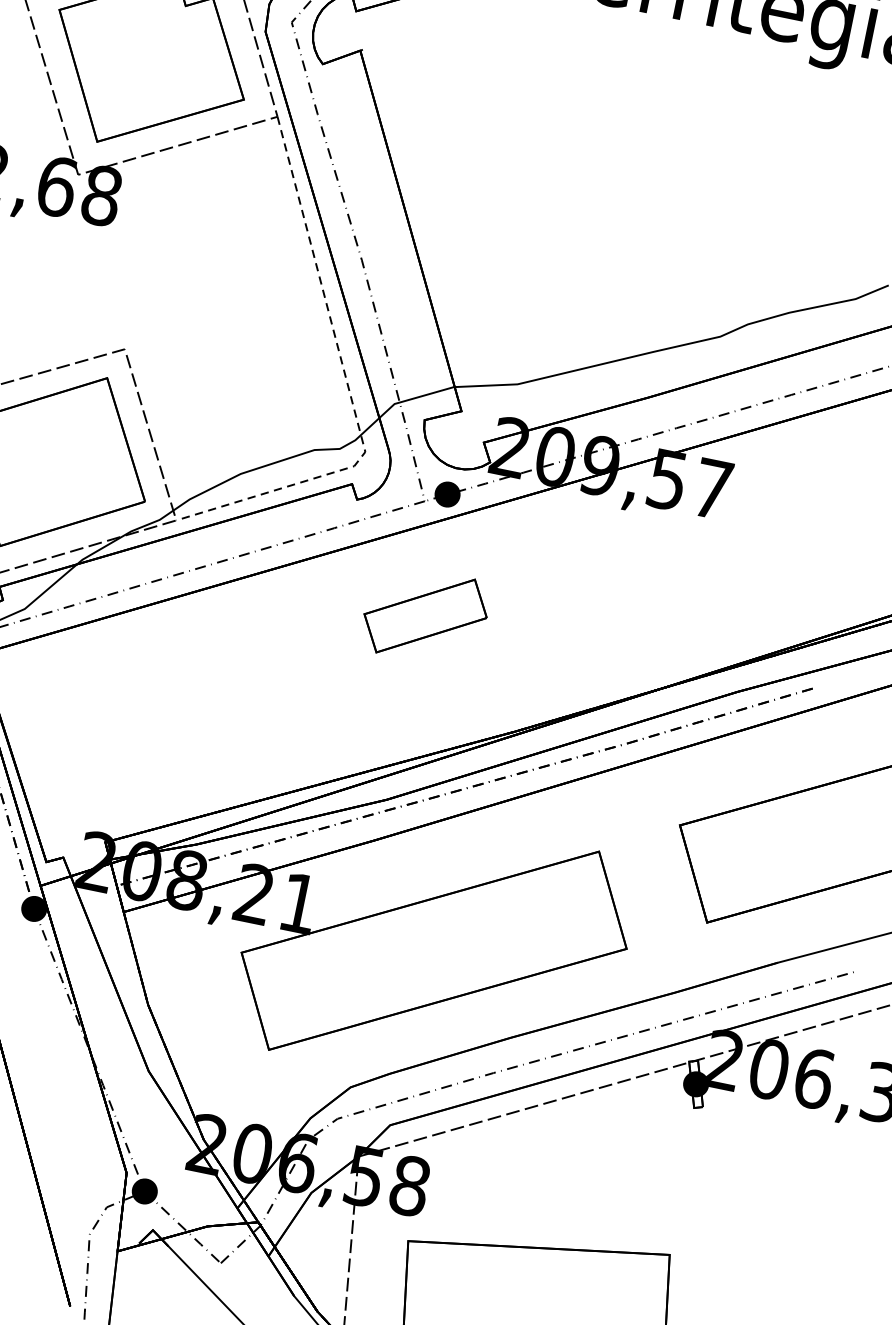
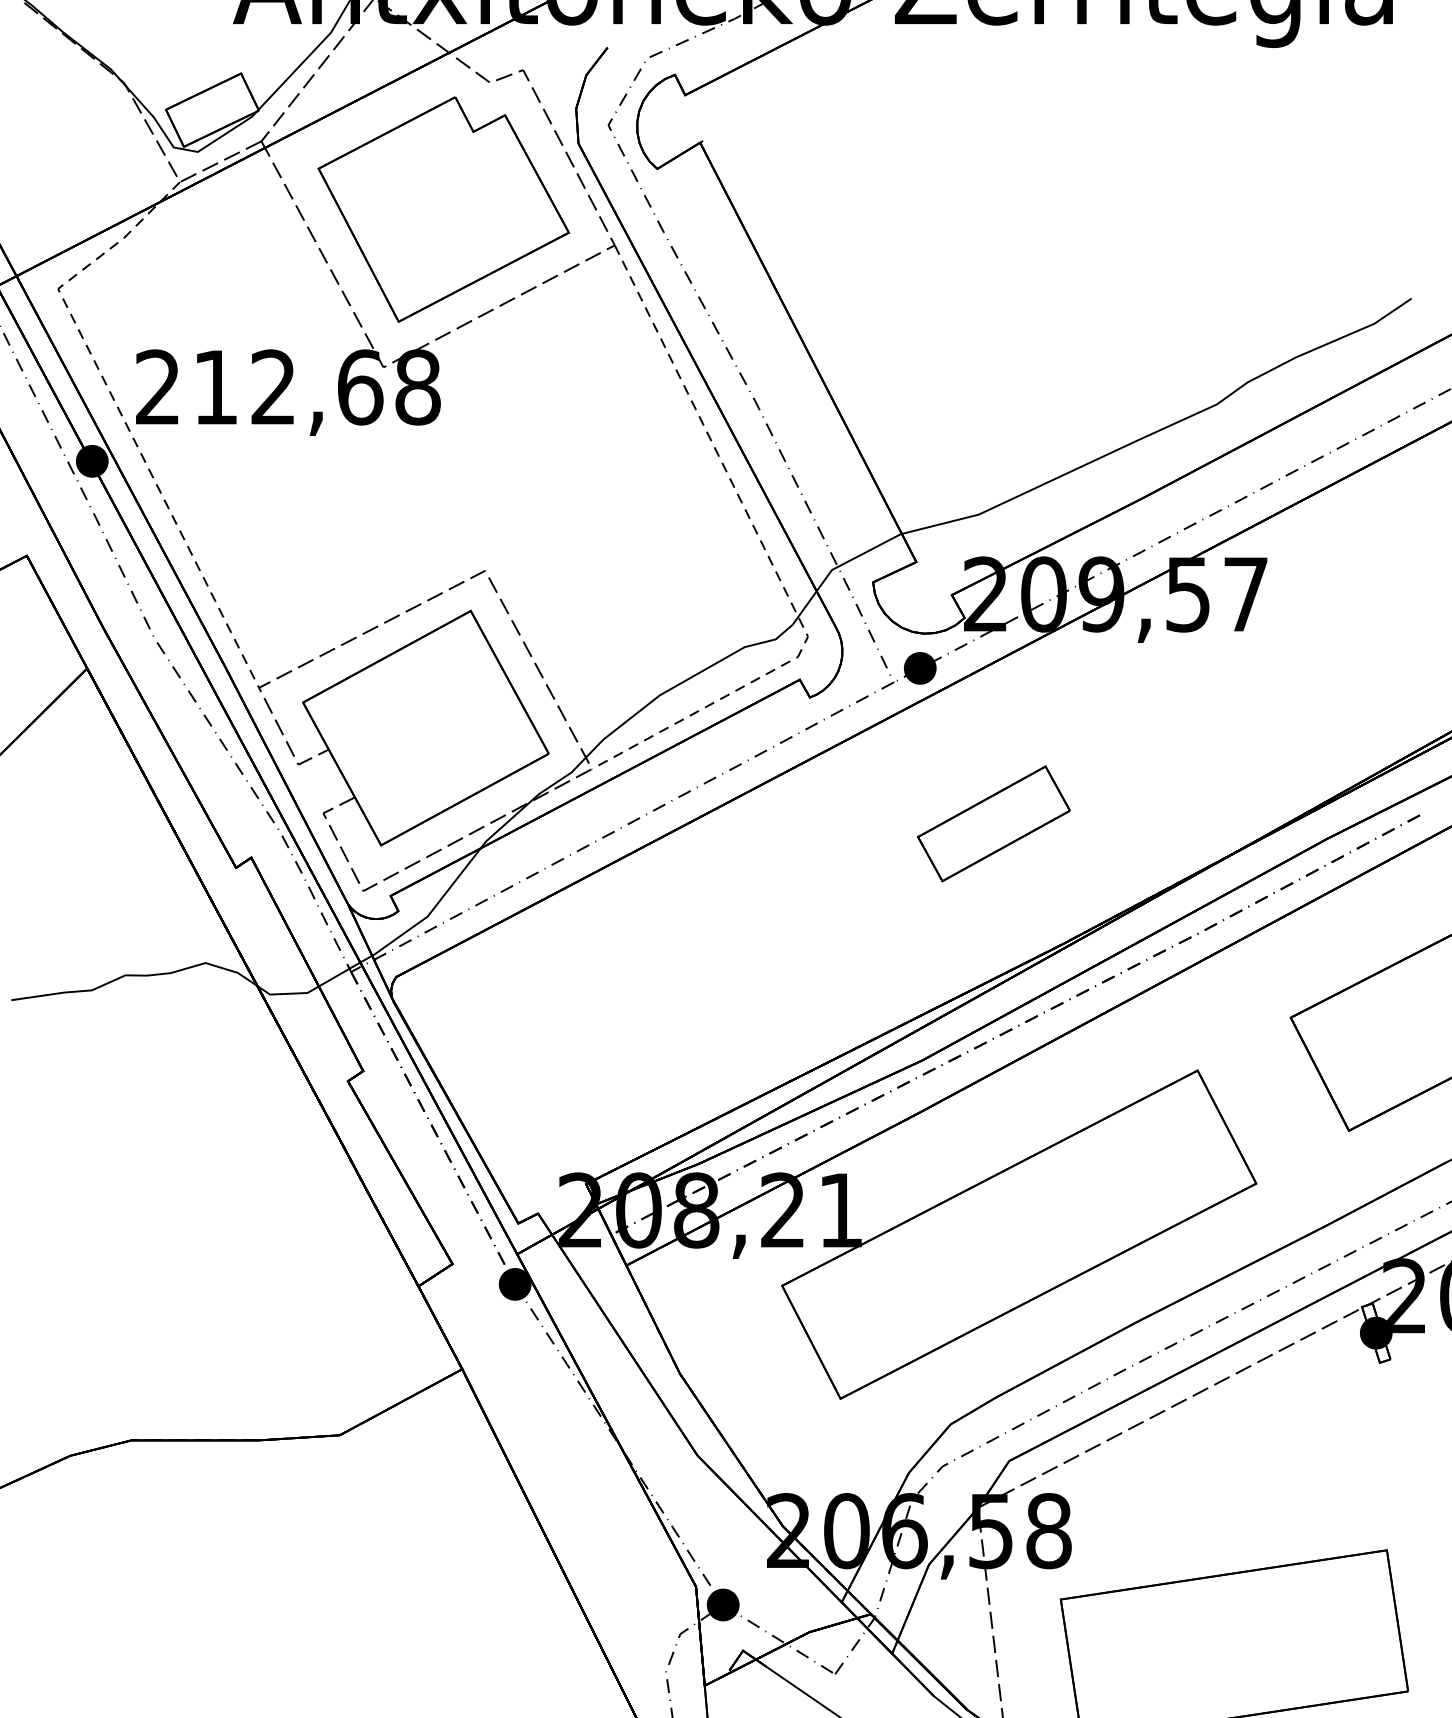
part: (425, 615) -> (993, 823), moved

